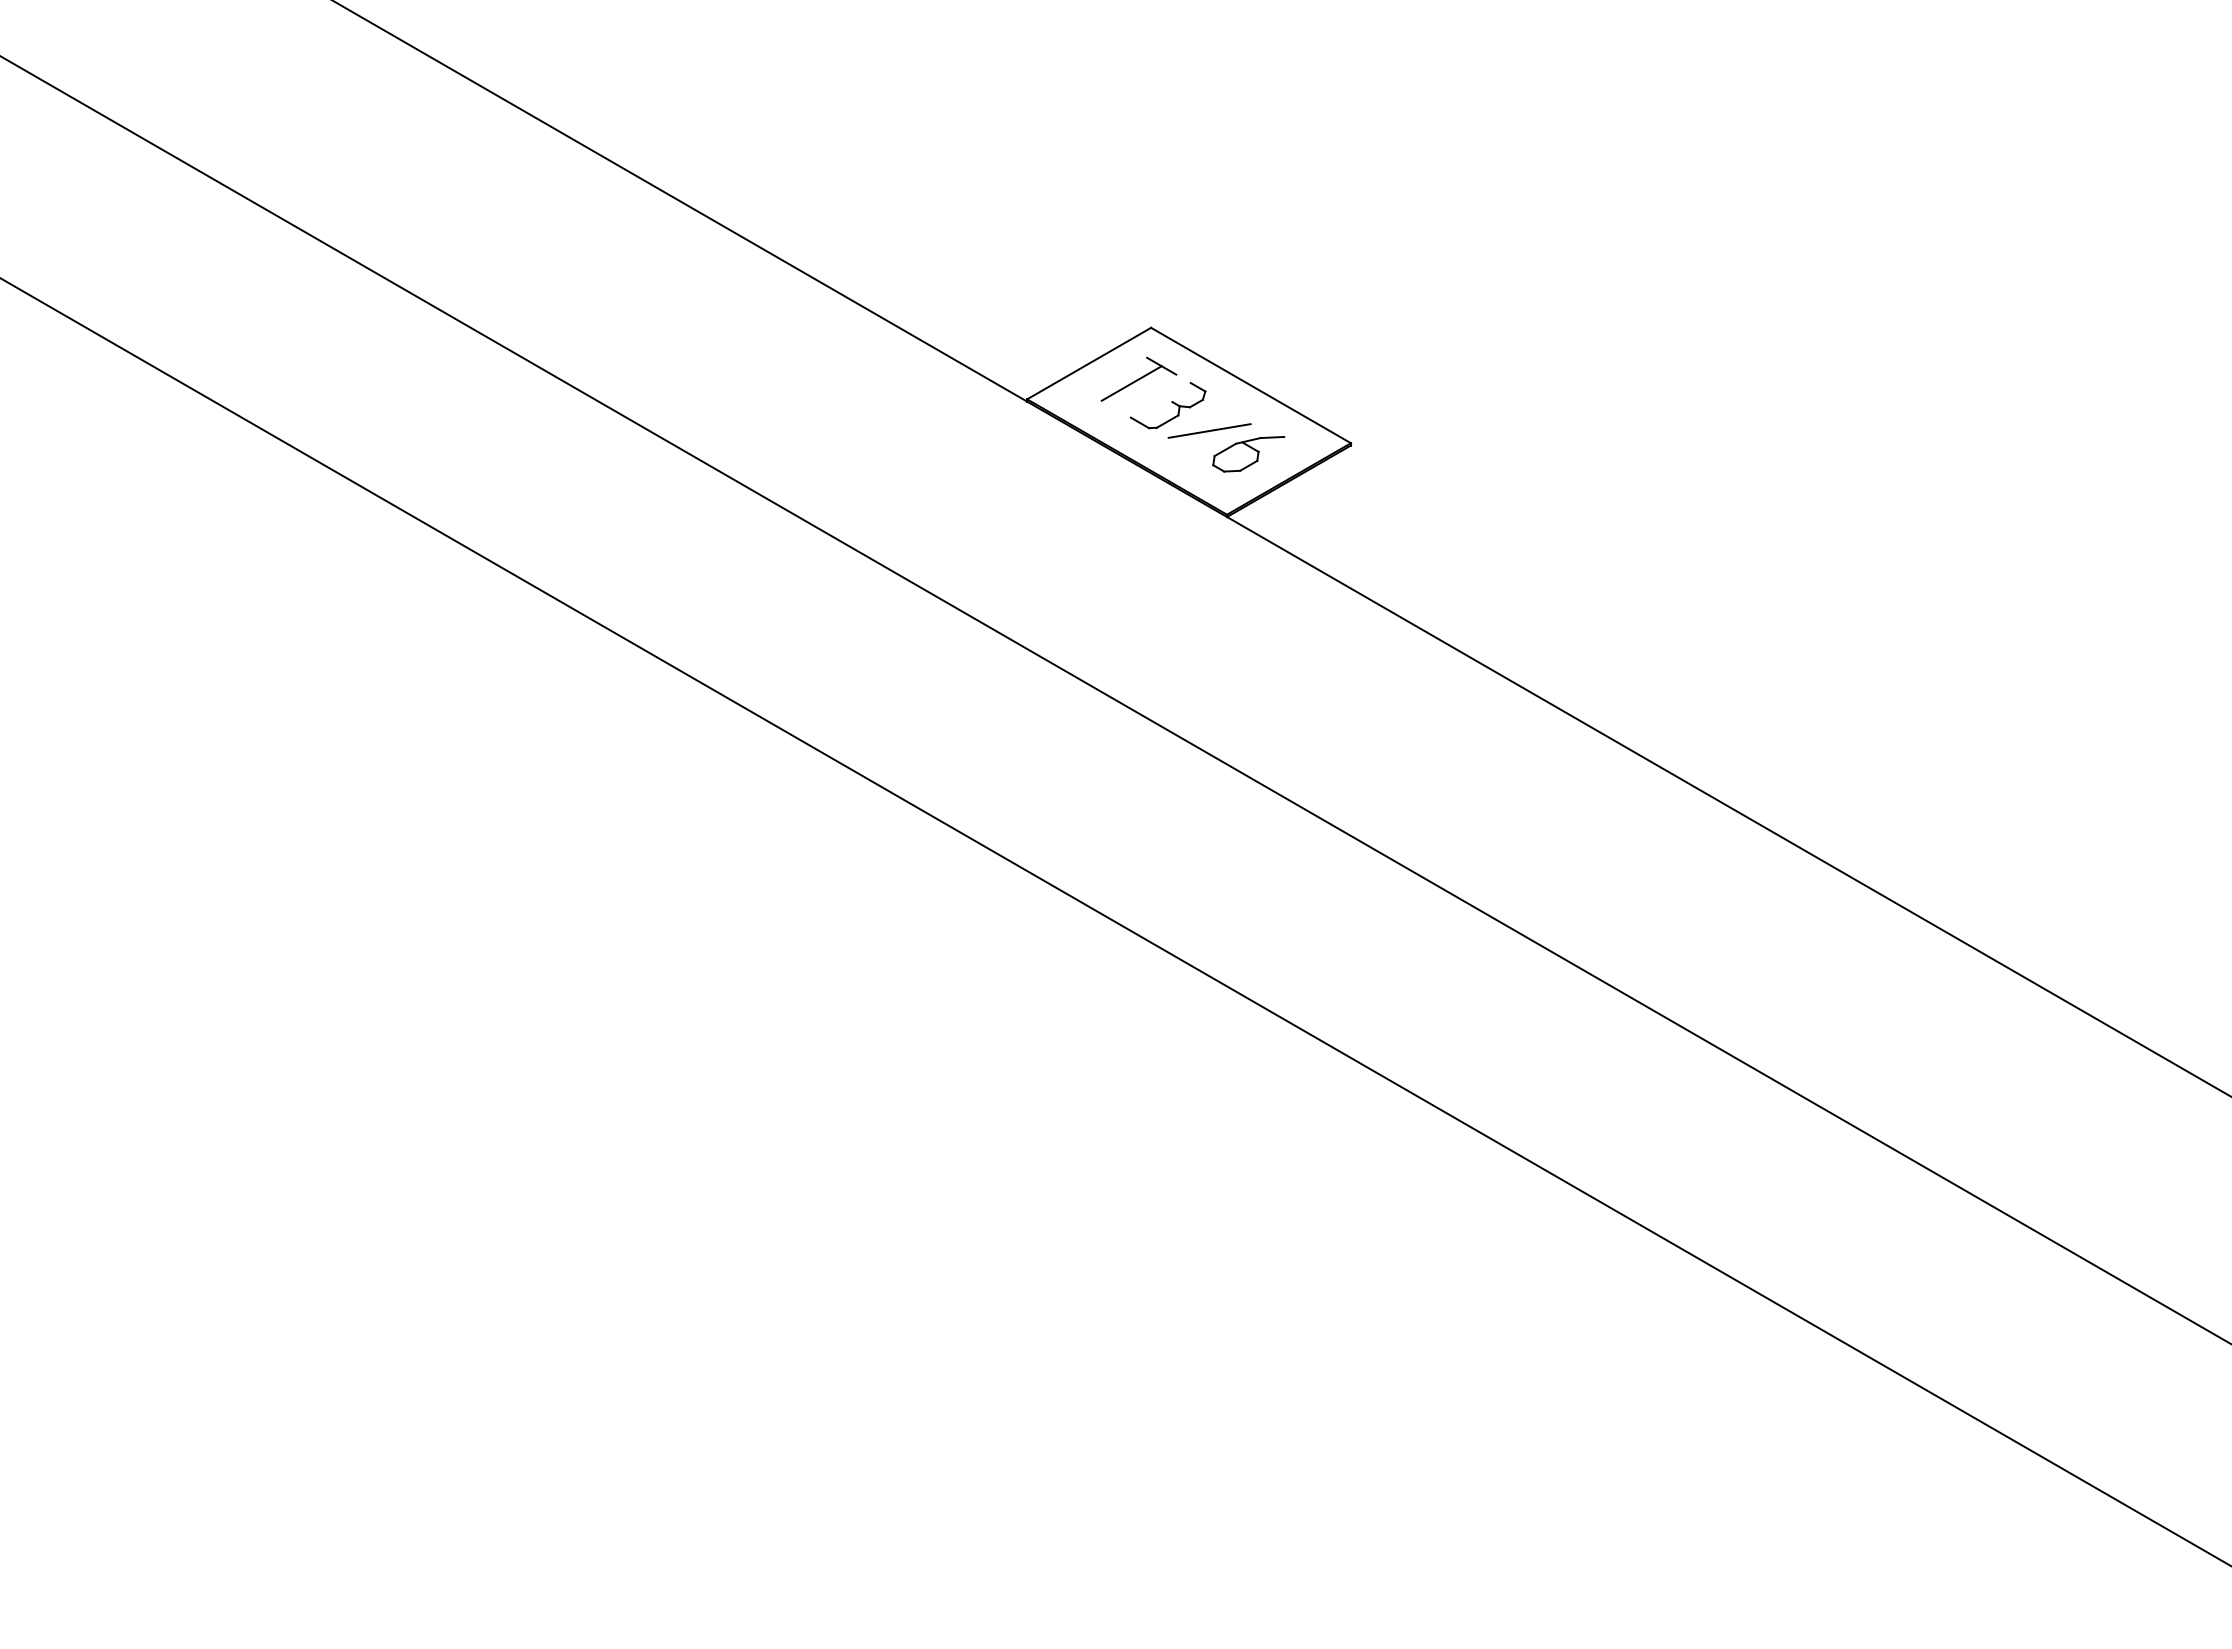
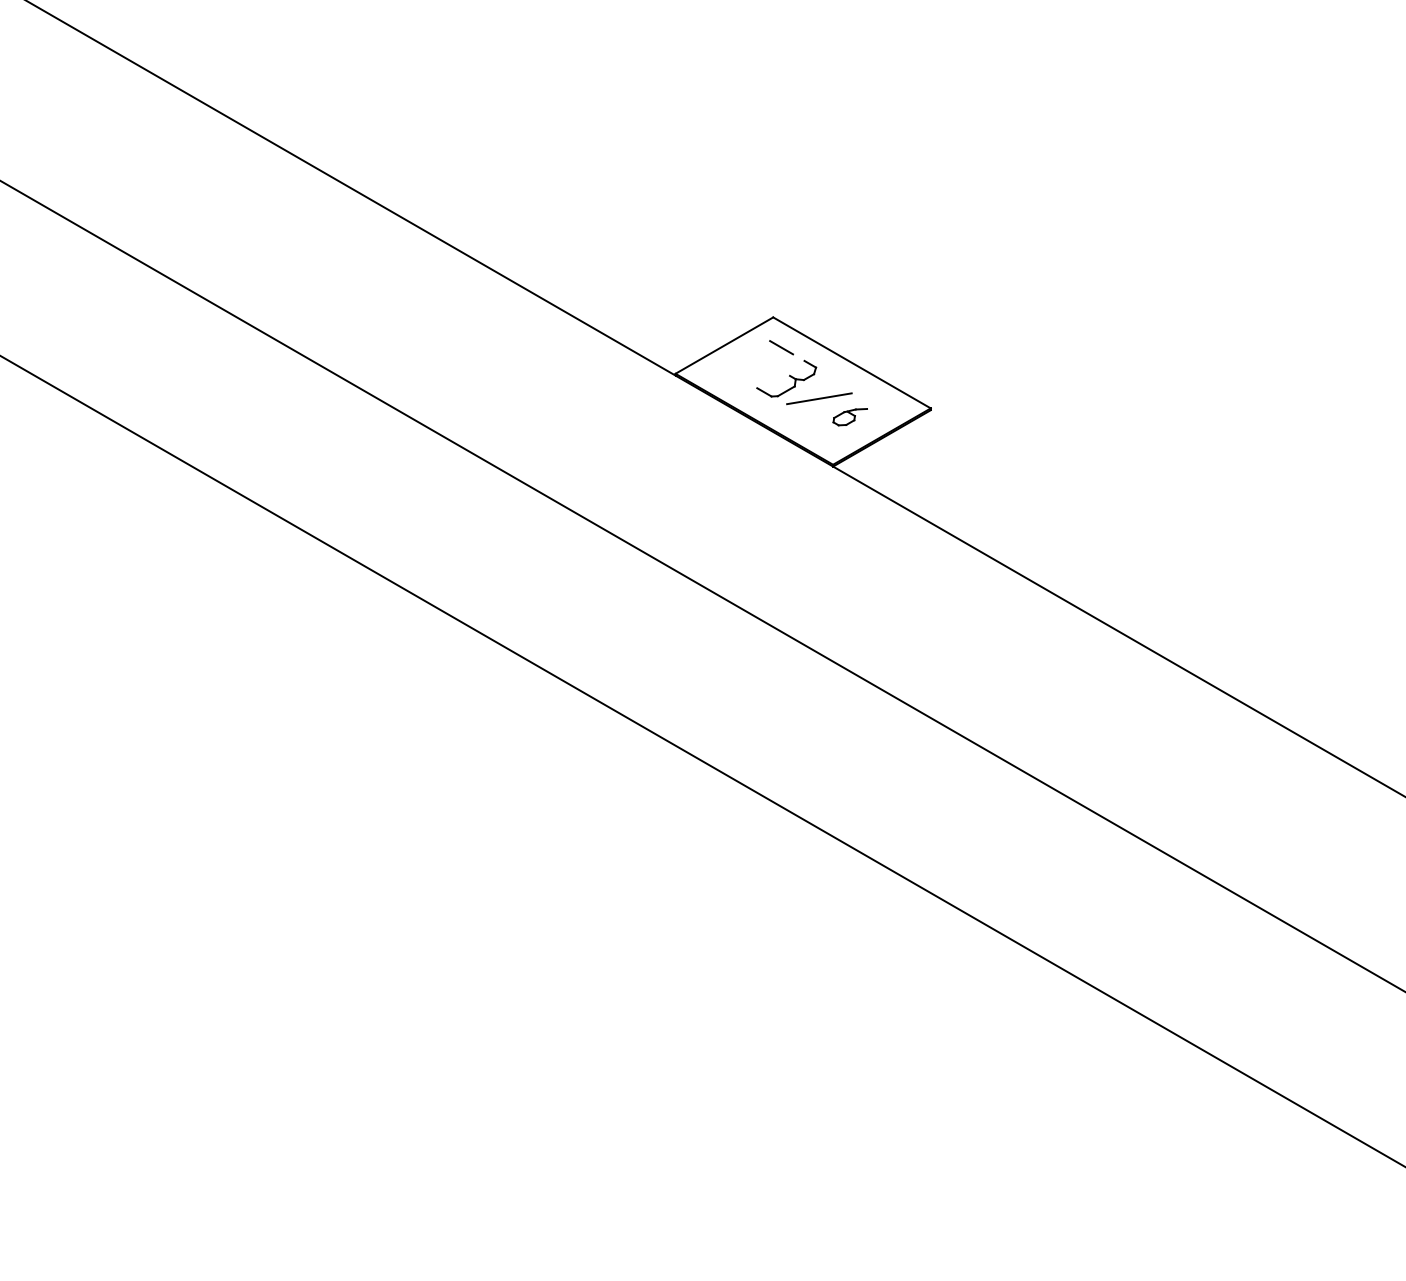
line: (1131, 383) -> (757, 361), removed
part: (1248, 454) -> (850, 417), size x0.6

